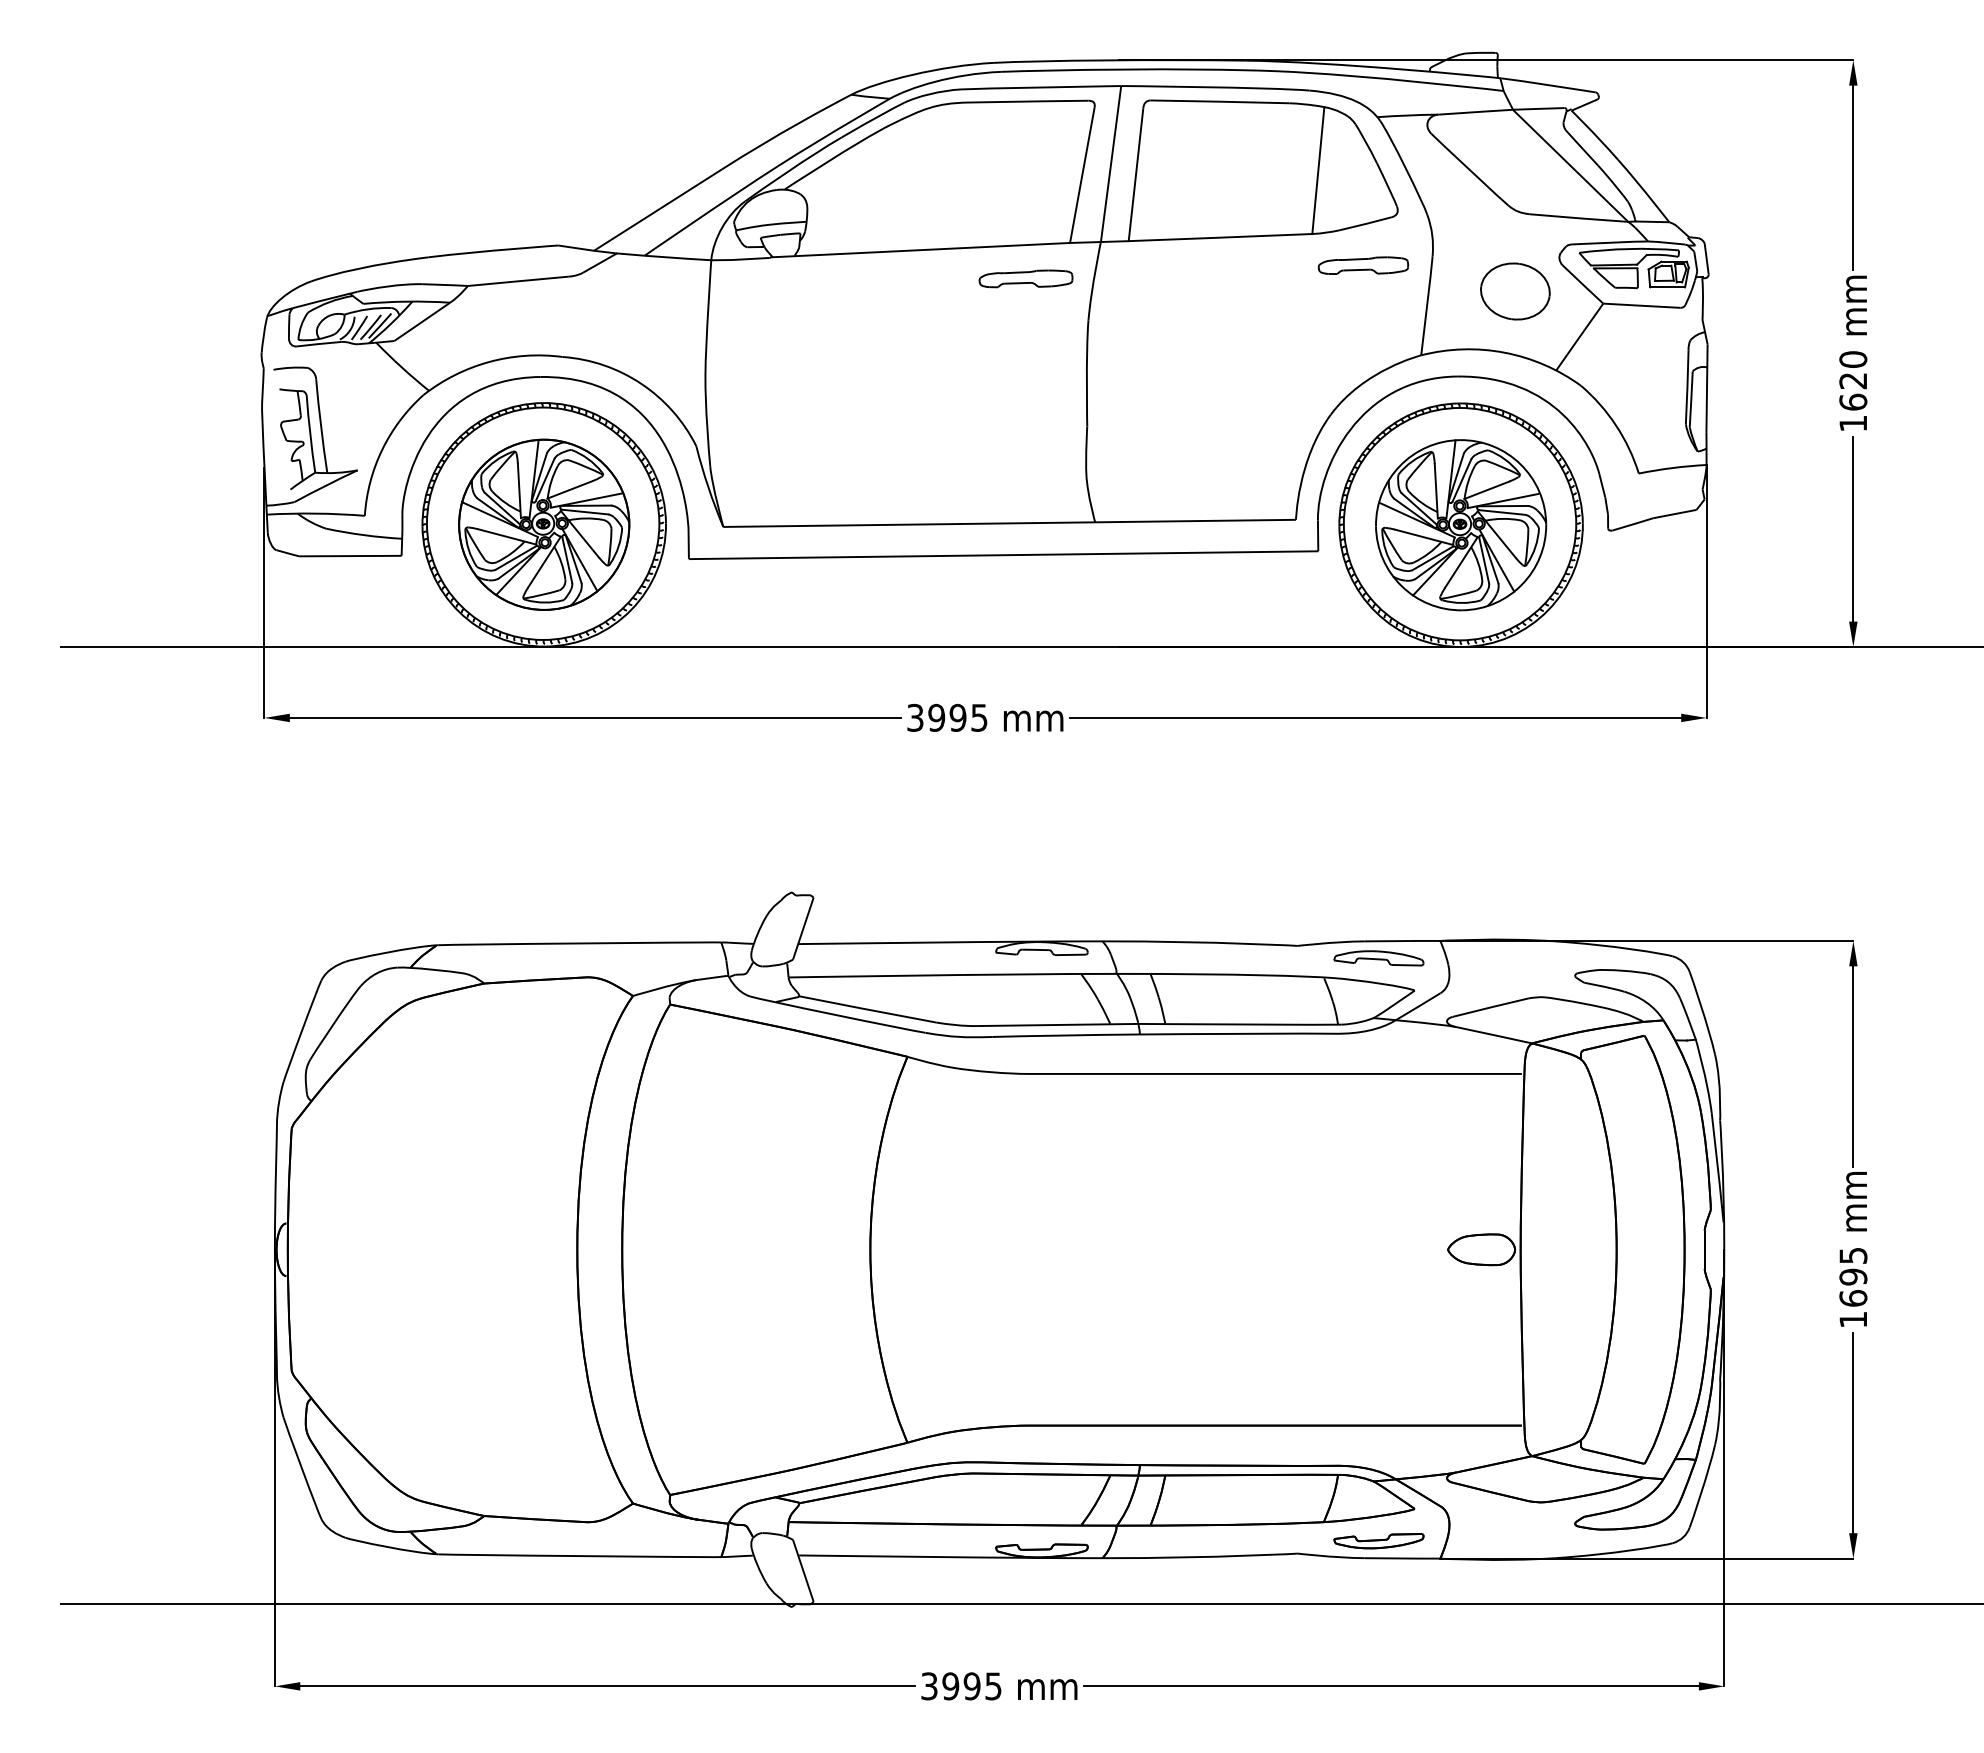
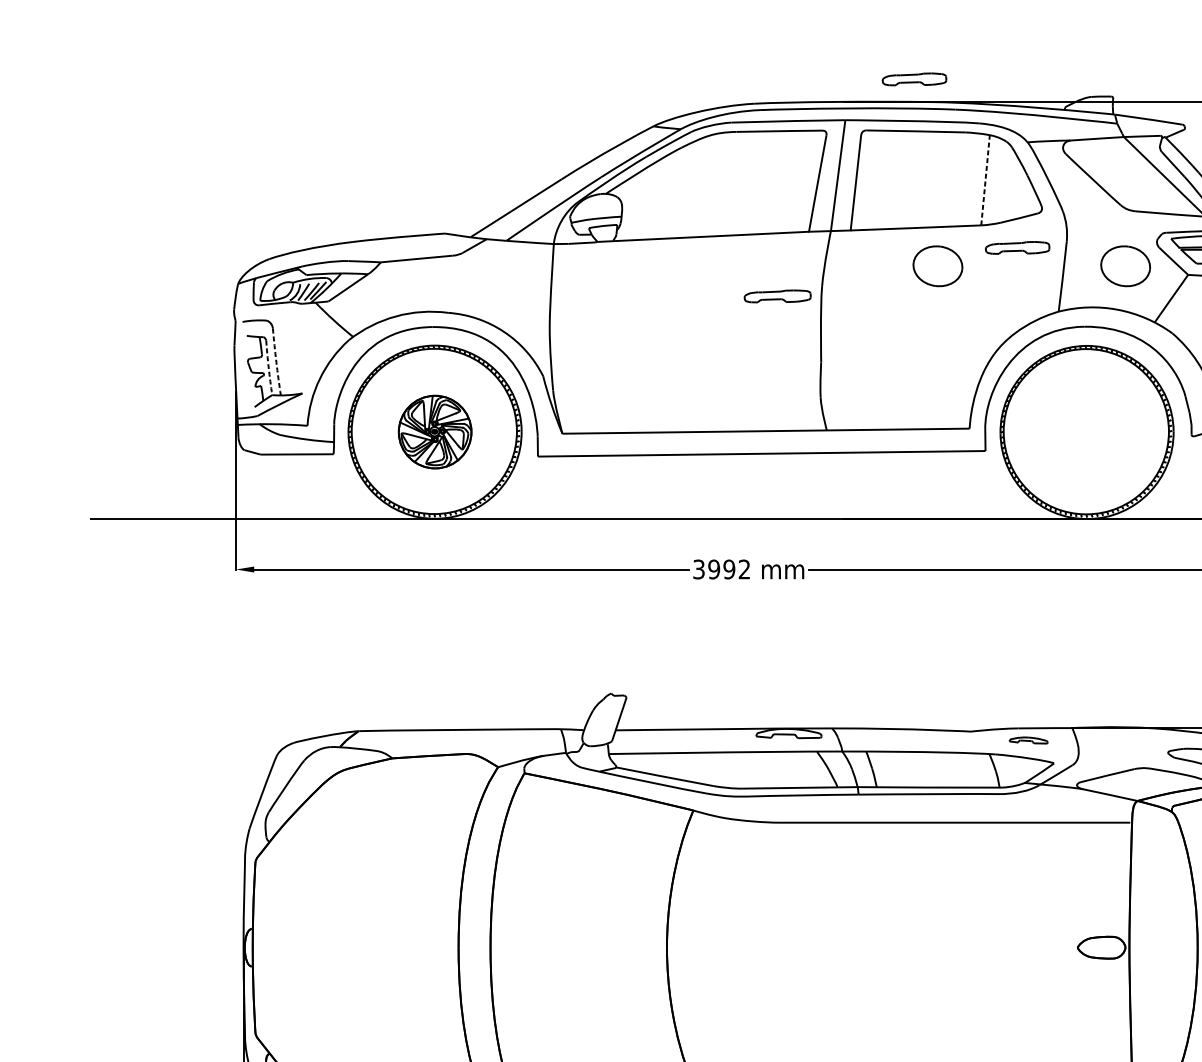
part: (1218, 28) -> (914, 79), added
line: (1318, 170) -> (985, 180), solid -> dashed
part: (1025, 278) -> (777, 296), moved
part: (1251, 291) -> (938, 266), added
arc: (321, 426) -> (276, 362), solid -> dashed
arc: (310, 434) -> (268, 367), solid -> dashed
part: (544, 524) -> (435, 431), size x0.6
part: (1461, 525) -> (1087, 432), removed
text: (979, 717) -> (744, 569), 3995 -> 3992
part: (1378, 958) -> (1028, 740), size x0.6

